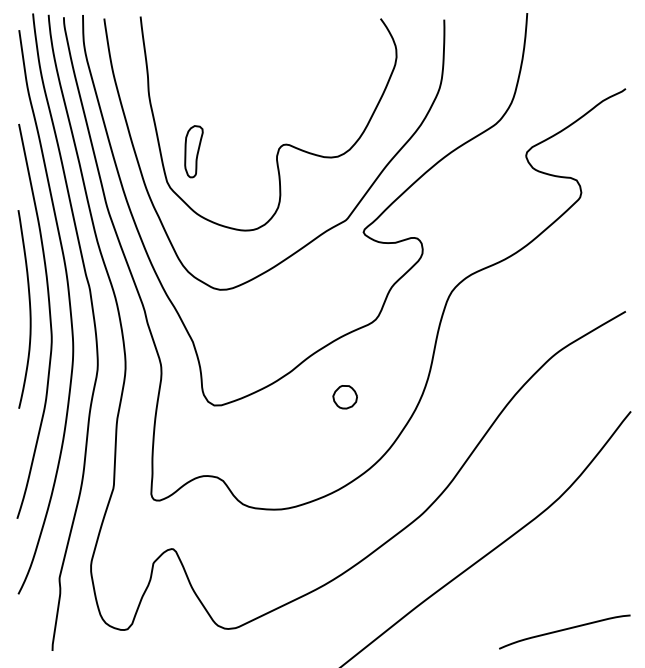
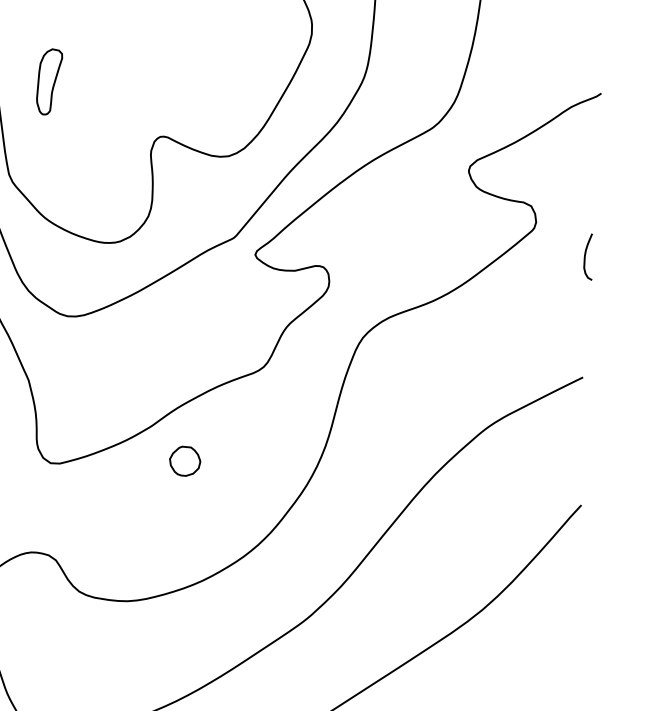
part: (193, 151) -> (48, 81), moved
curve: (622, 216) -> (586, 255), added
part: (344, 397) -> (184, 461), moved

